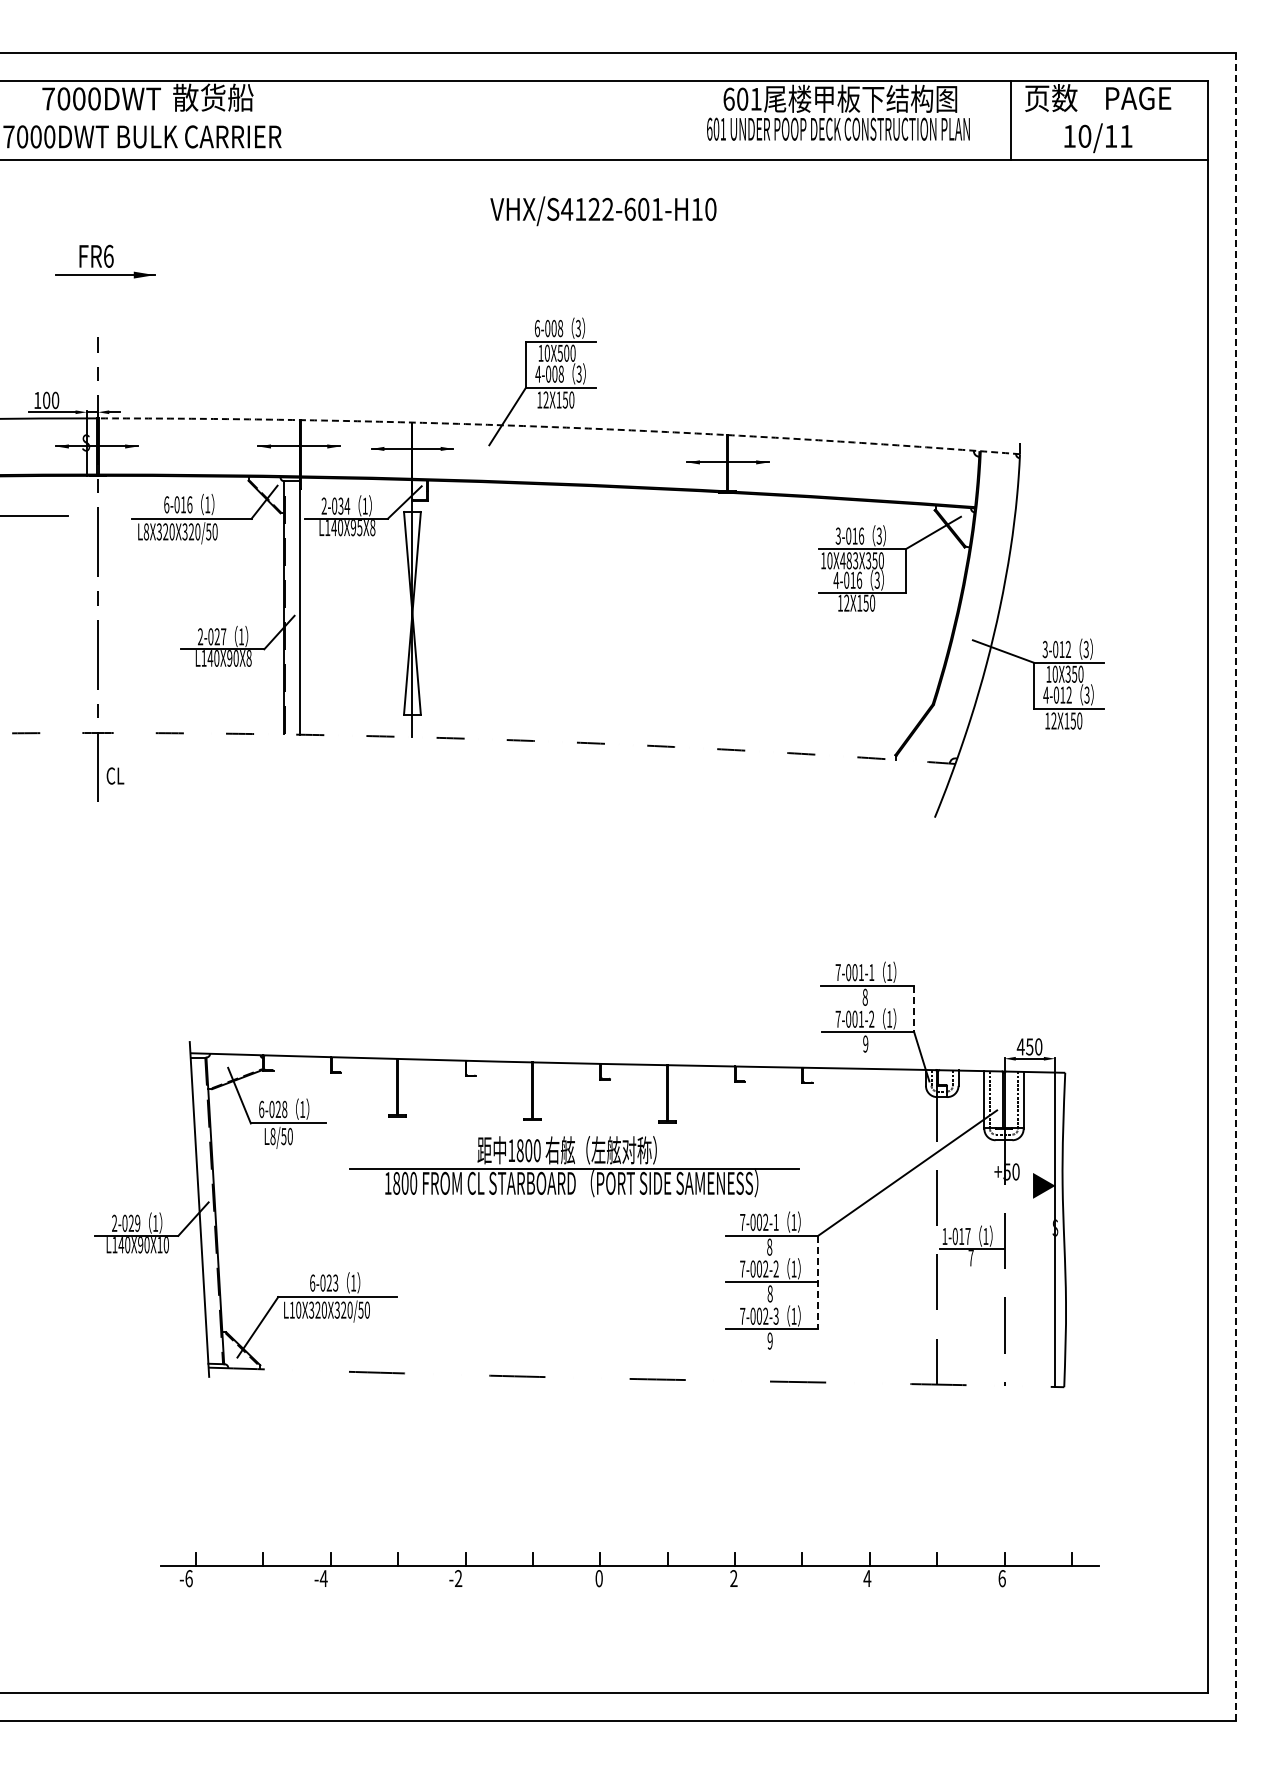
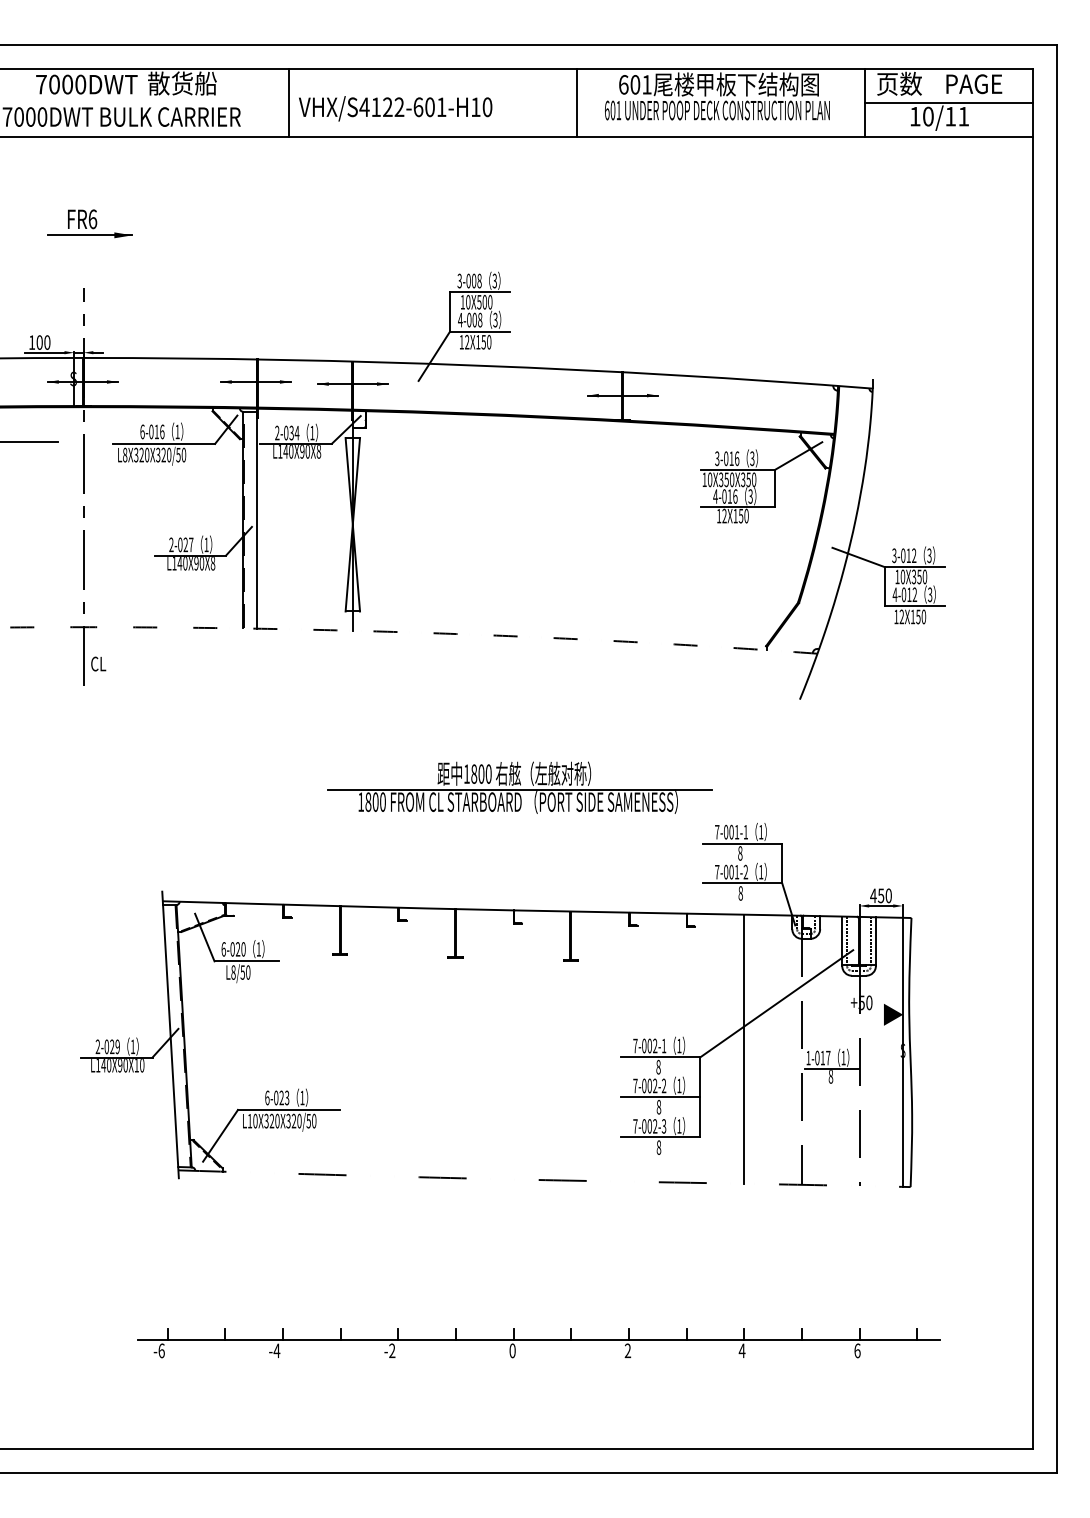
line: (337, 120) -> (288, 103), added
line: (674, 120) -> (577, 103), added
line: (1109, 120) -> (949, 103), added
text: (603, 211) -> (395, 109), moved
text: (537, 328) -> (459, 281), 6-008 -> 3-008
line: (559, 427) -> (478, 365), dashed -> solid
text: (359, 527) -> (307, 451), L140X95X8 -> L140X90X8
text: (849, 560) -> (726, 479), 10X483X350 -> 10X350X350
line: (1235, 887) -> (1057, 759), dashed -> solid
line: (914, 1008) -> (782, 862), dashed -> solid
text: (865, 1043) -> (740, 892), 9 -> 8
text: (284, 1109) -> (243, 949), 6-028 -> 6-020
part: (574, 1166) -> (520, 787), moved
line: (869, 1225) -> (743, 1048), added
text: (970, 1258) -> (830, 1076), 7 -> 8
line: (818, 1282) -> (700, 1097), dashed -> solid
text: (769, 1340) -> (658, 1147), 9 -> 8

